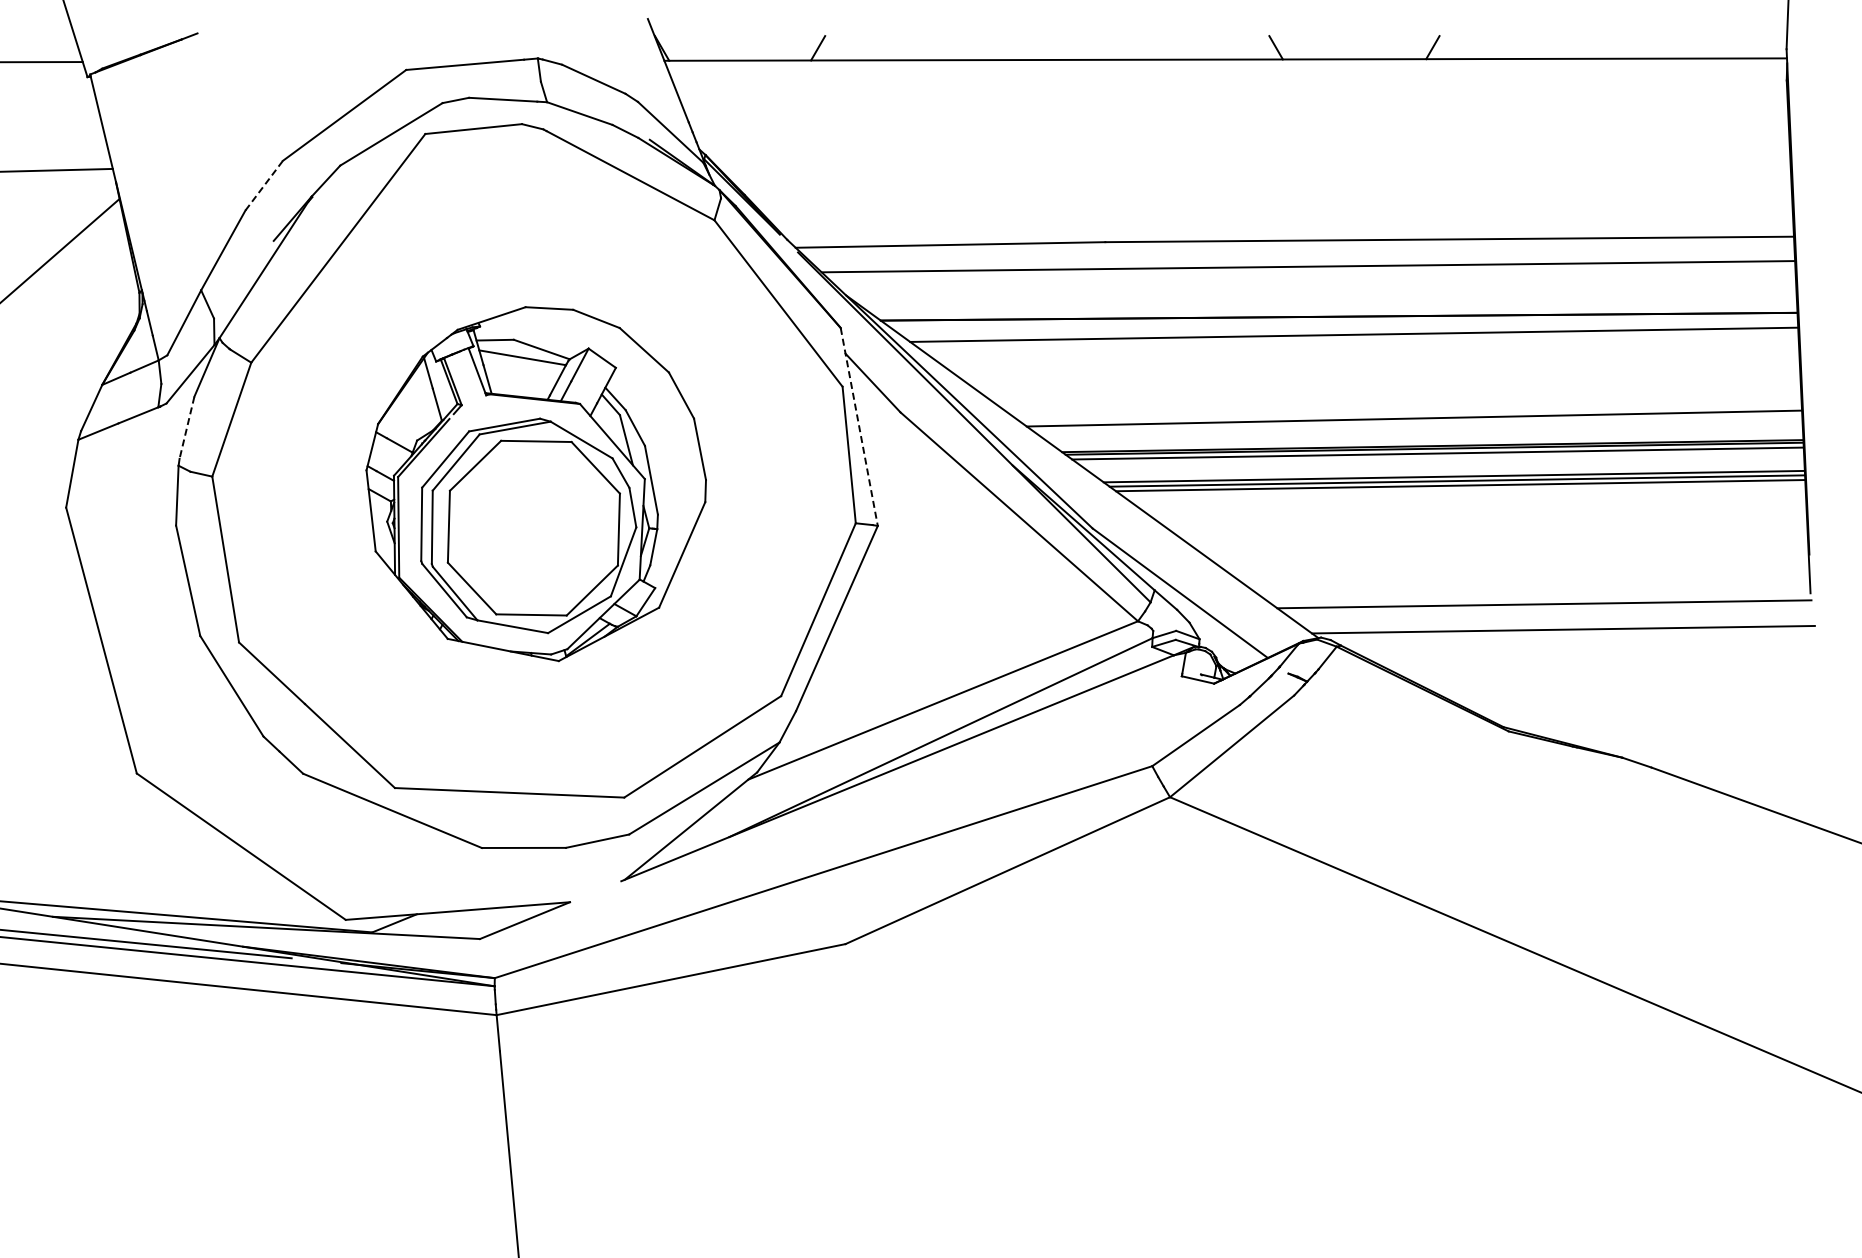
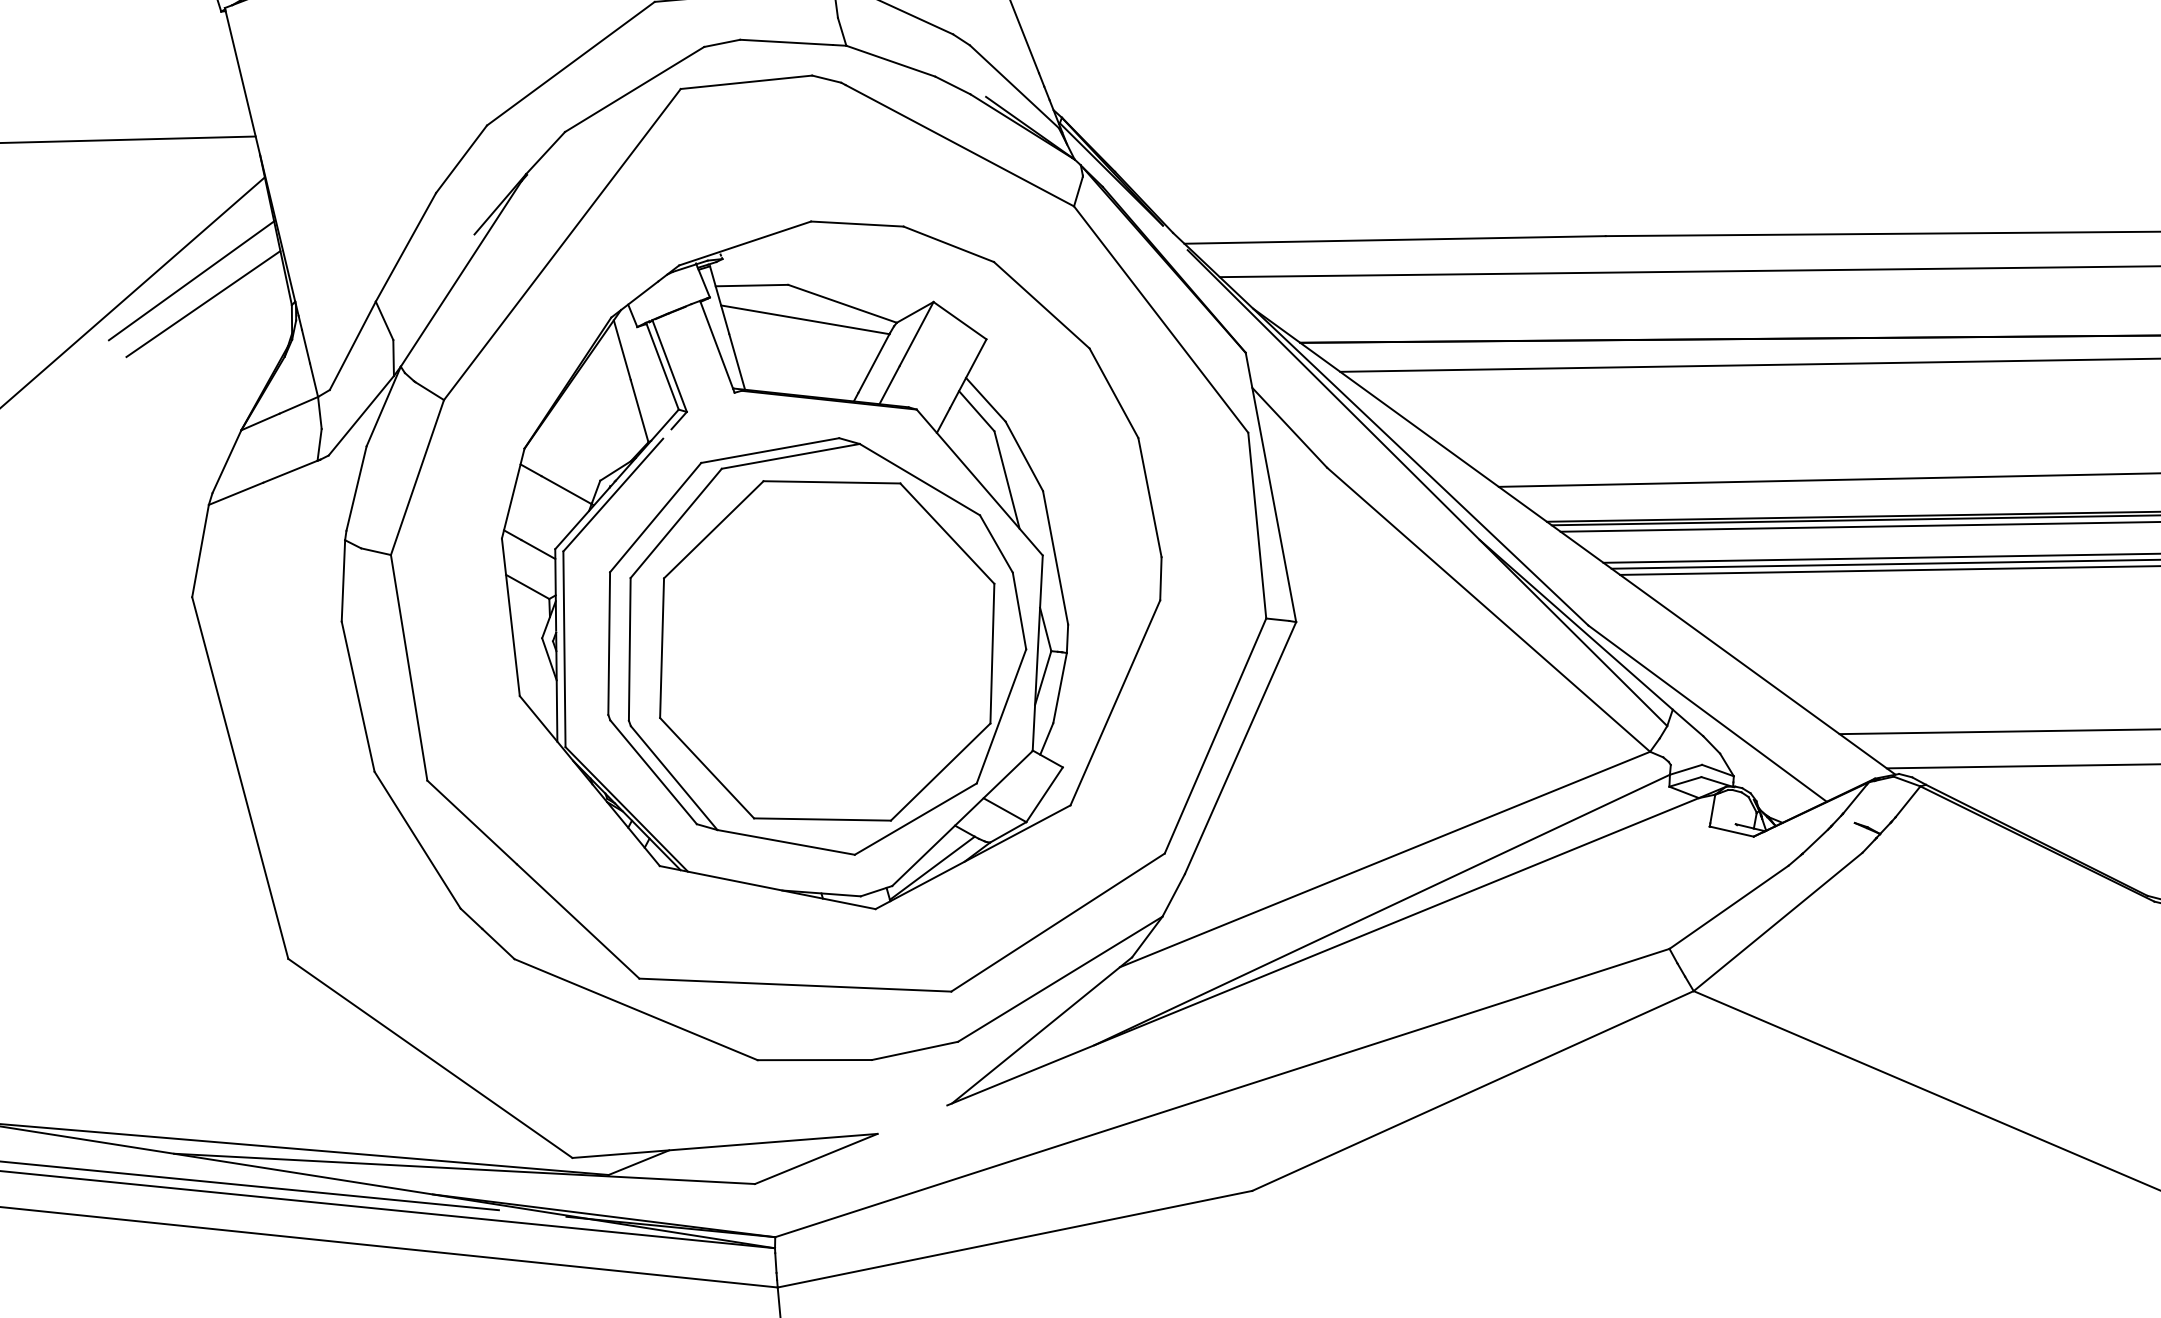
line: (264, 185) -> (461, 159), dashed -> solid
line: (65, 274) -> (191, 280), added
line: (74, 292) -> (203, 304), added
line: (859, 426) -> (1271, 486), dashed -> solid
line: (186, 427) -> (355, 488), dashed -> solid
part: (535, 483) -> (830, 564), size x1.43

